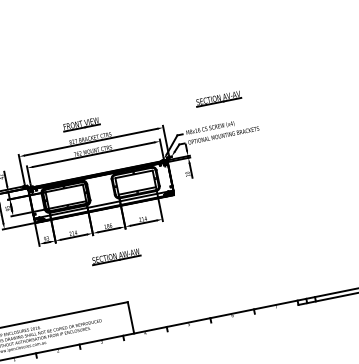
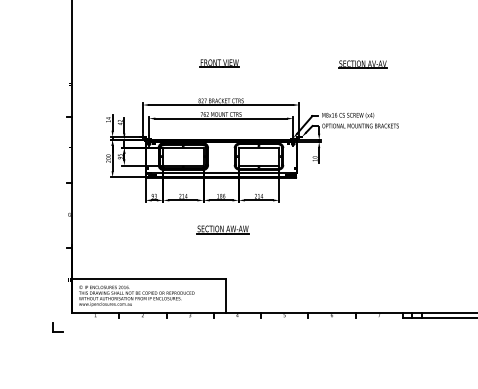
part: (218, 98) -> (362, 64), moved
part: (81, 124) -> (219, 63), moved

